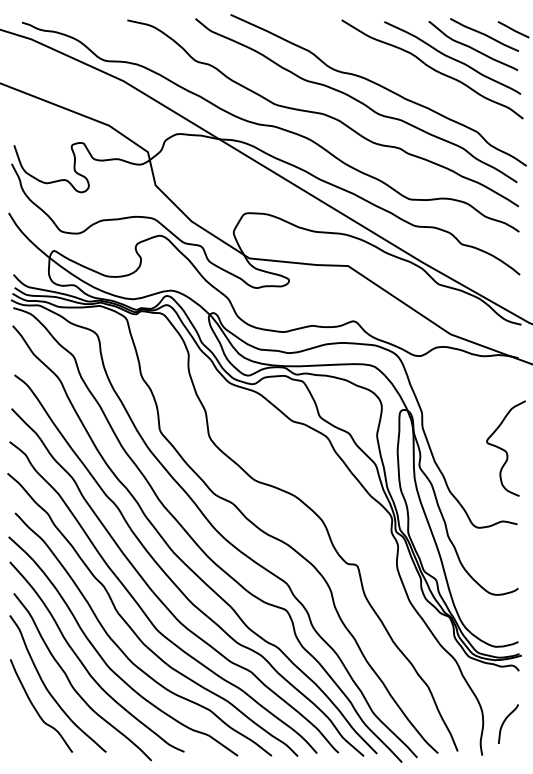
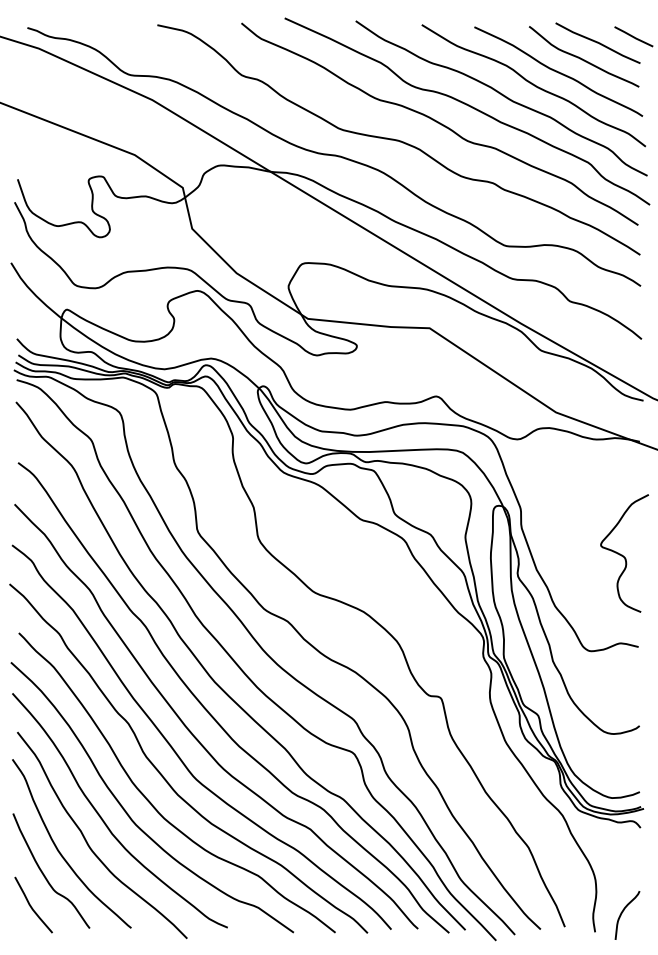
curve: (407, 78) -> (503, 96), added
curve: (505, 721) -> (623, 912), moved
curve: (25, 733) -> (31, 905), added

